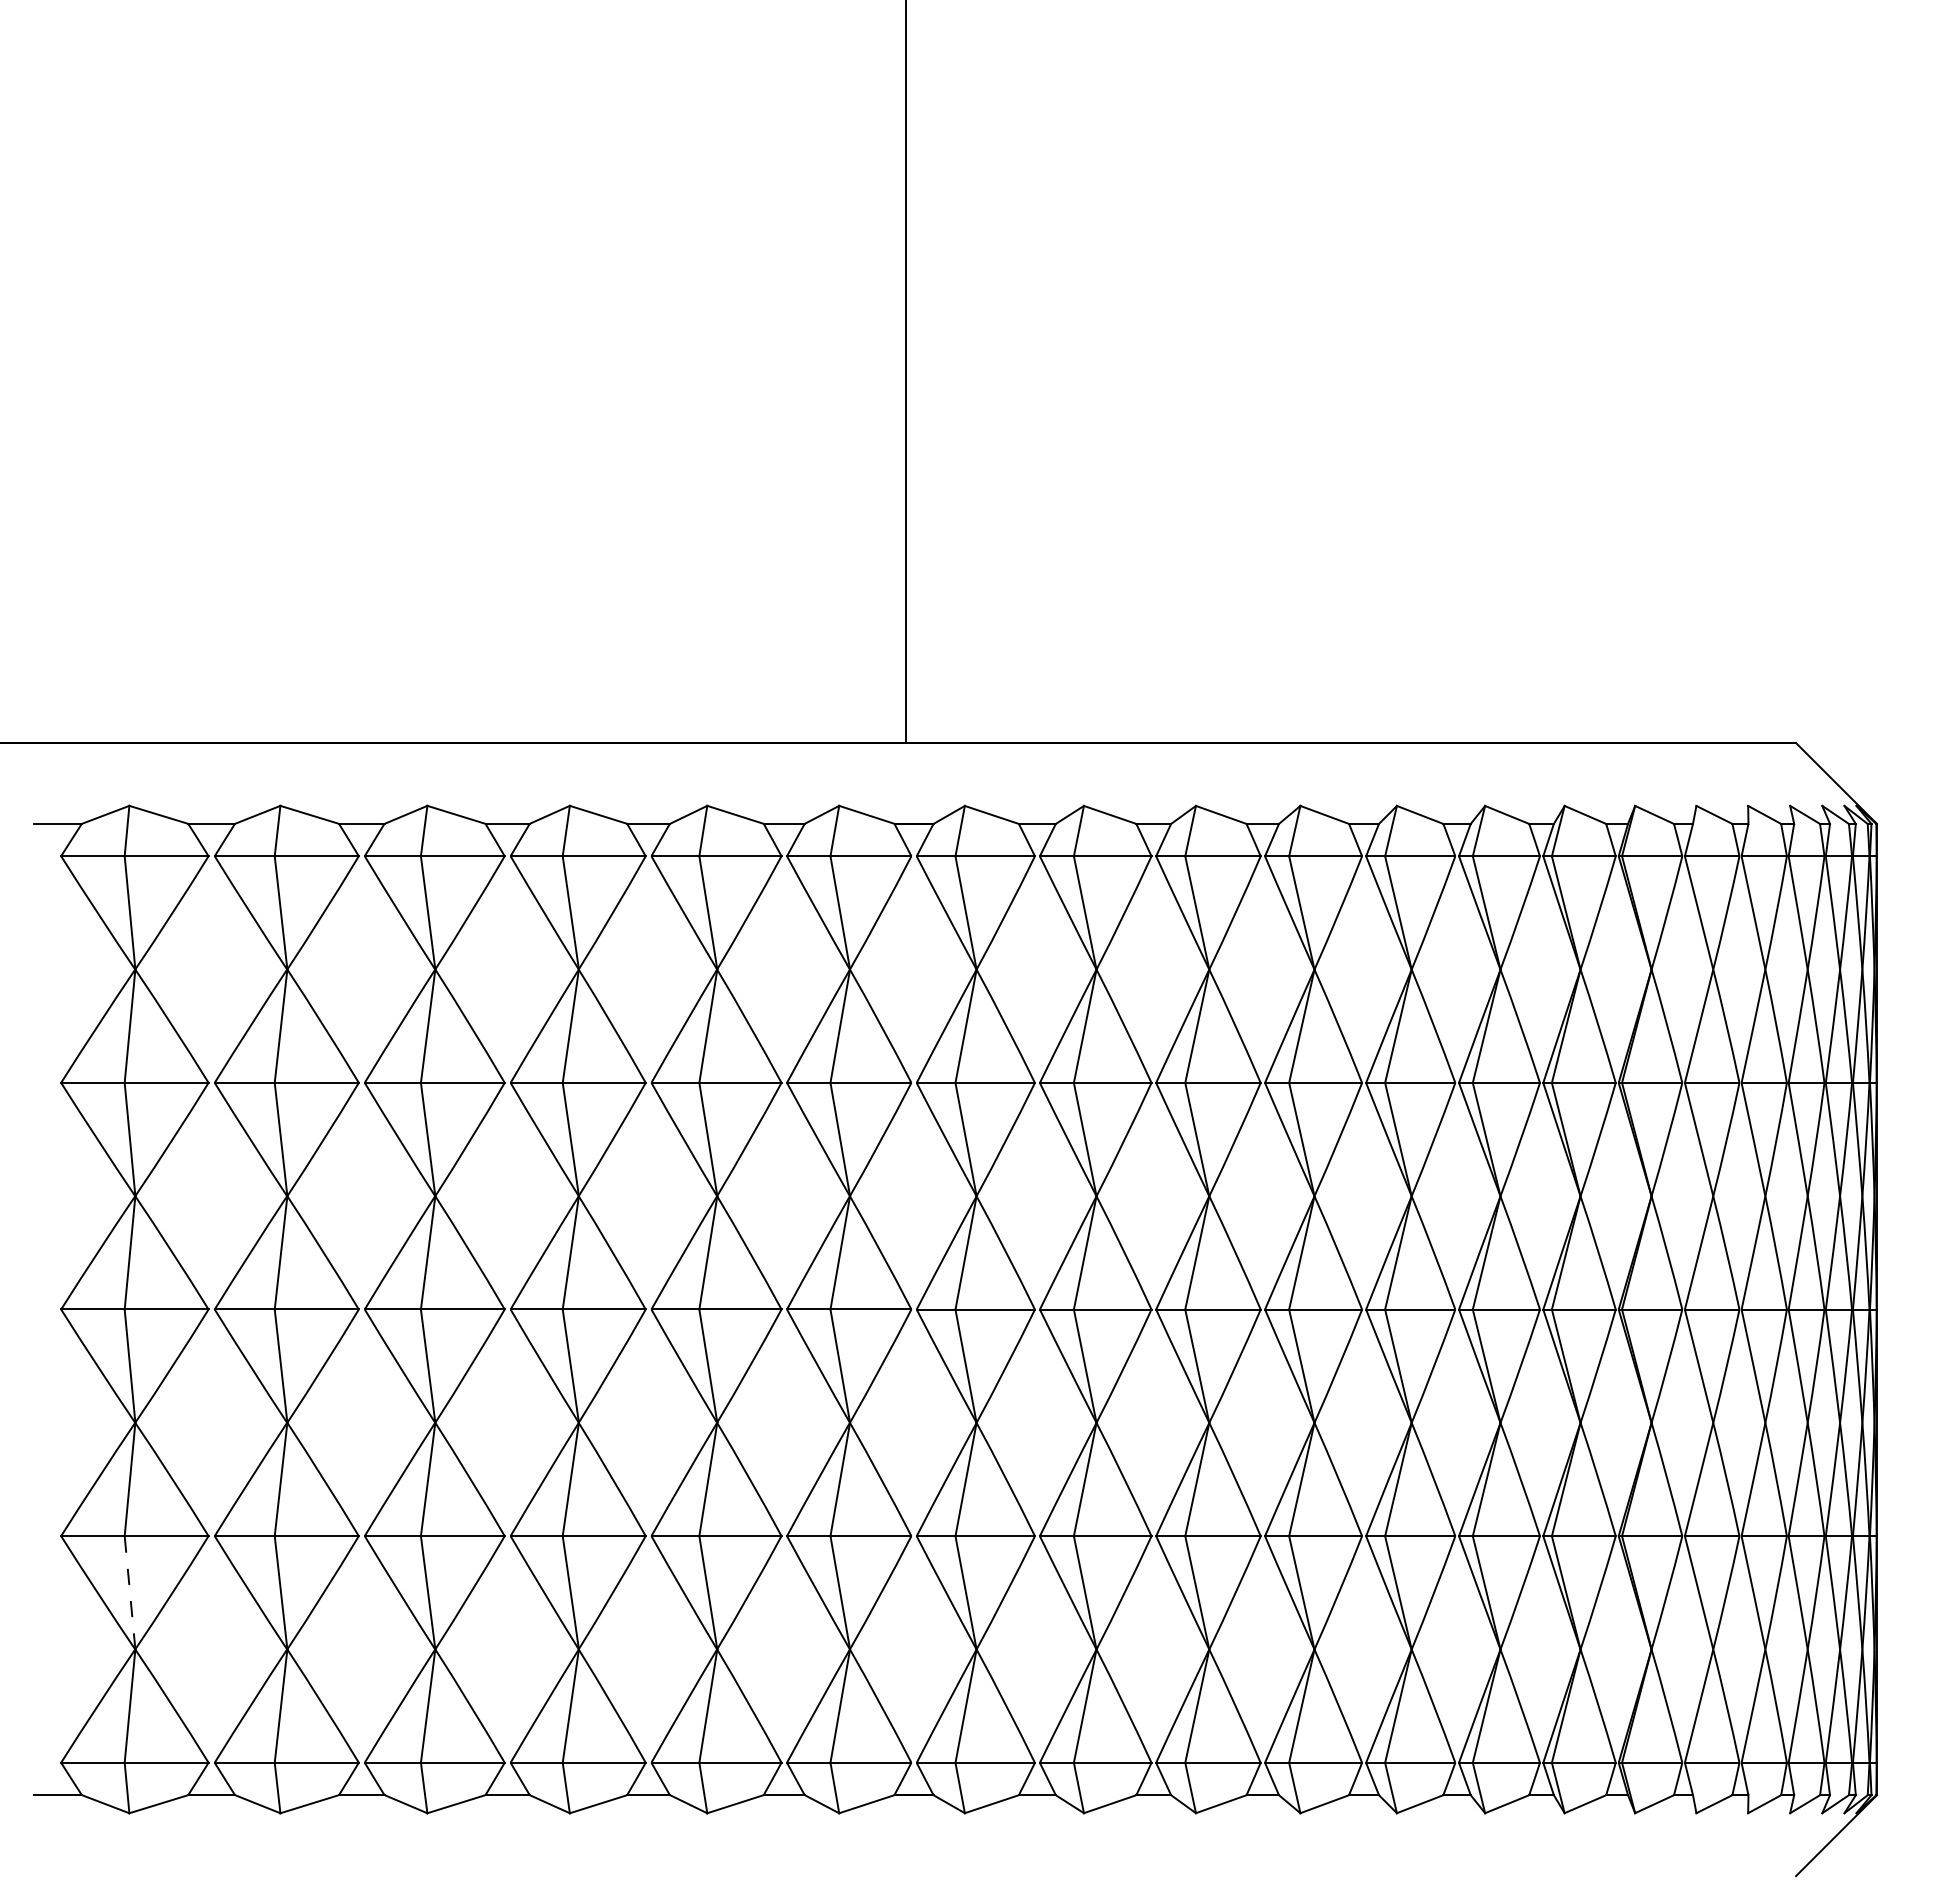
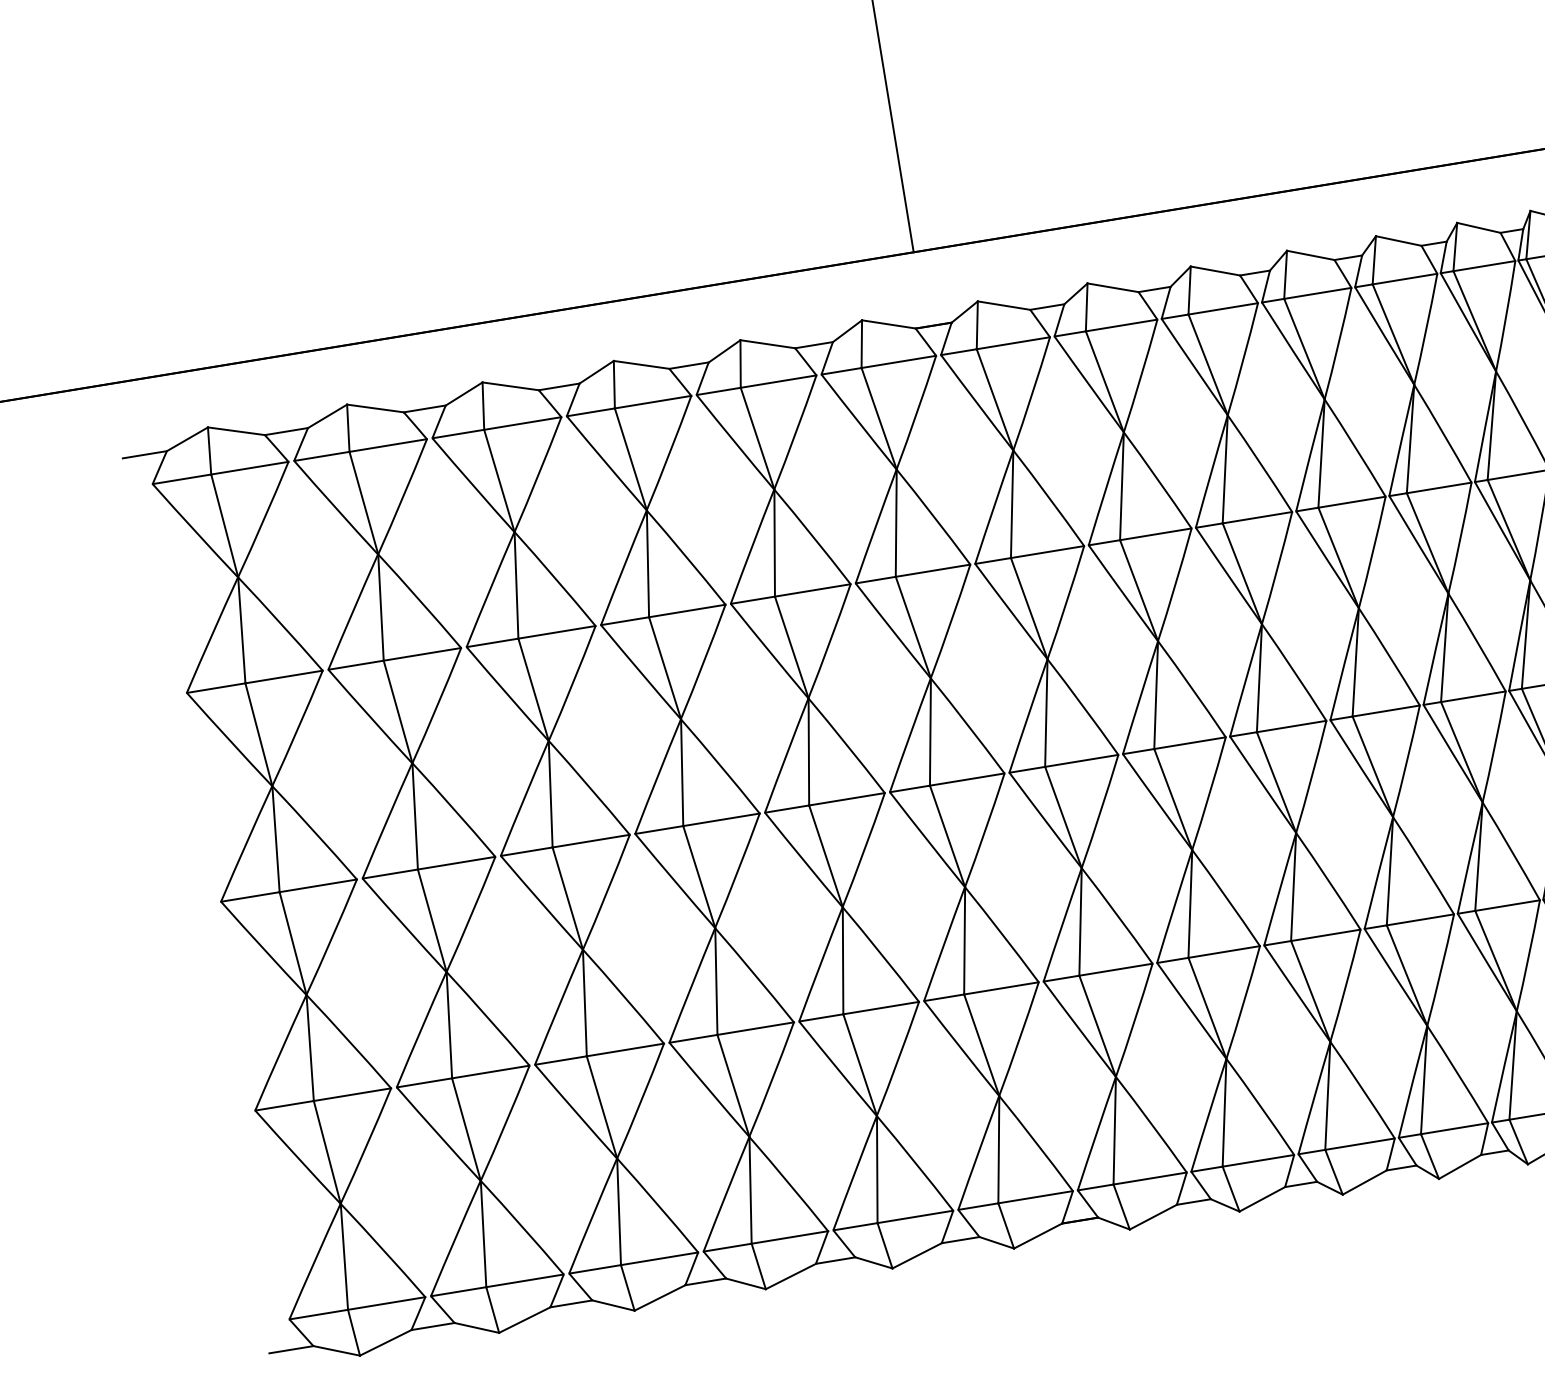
line: (130, 1592) -> (327, 1152), dashed -> solid

